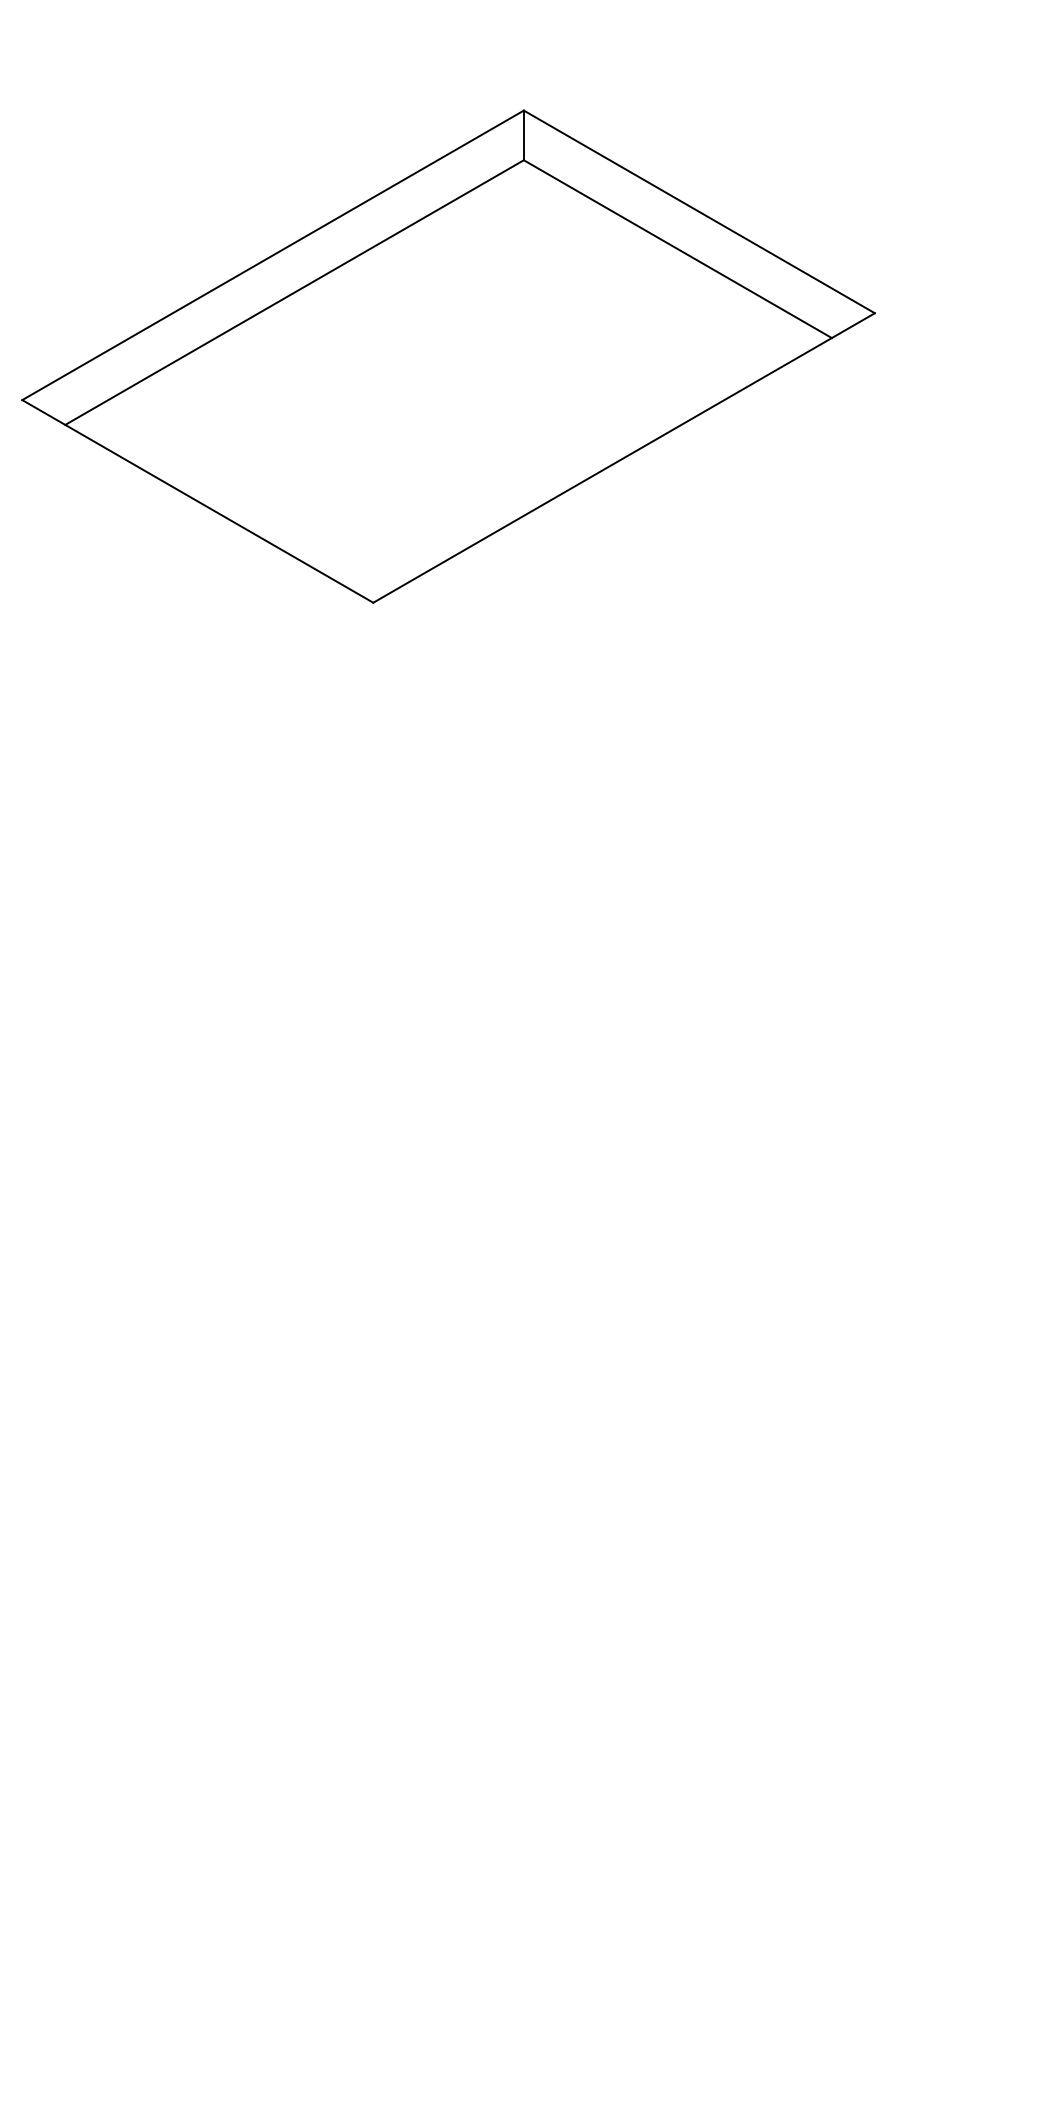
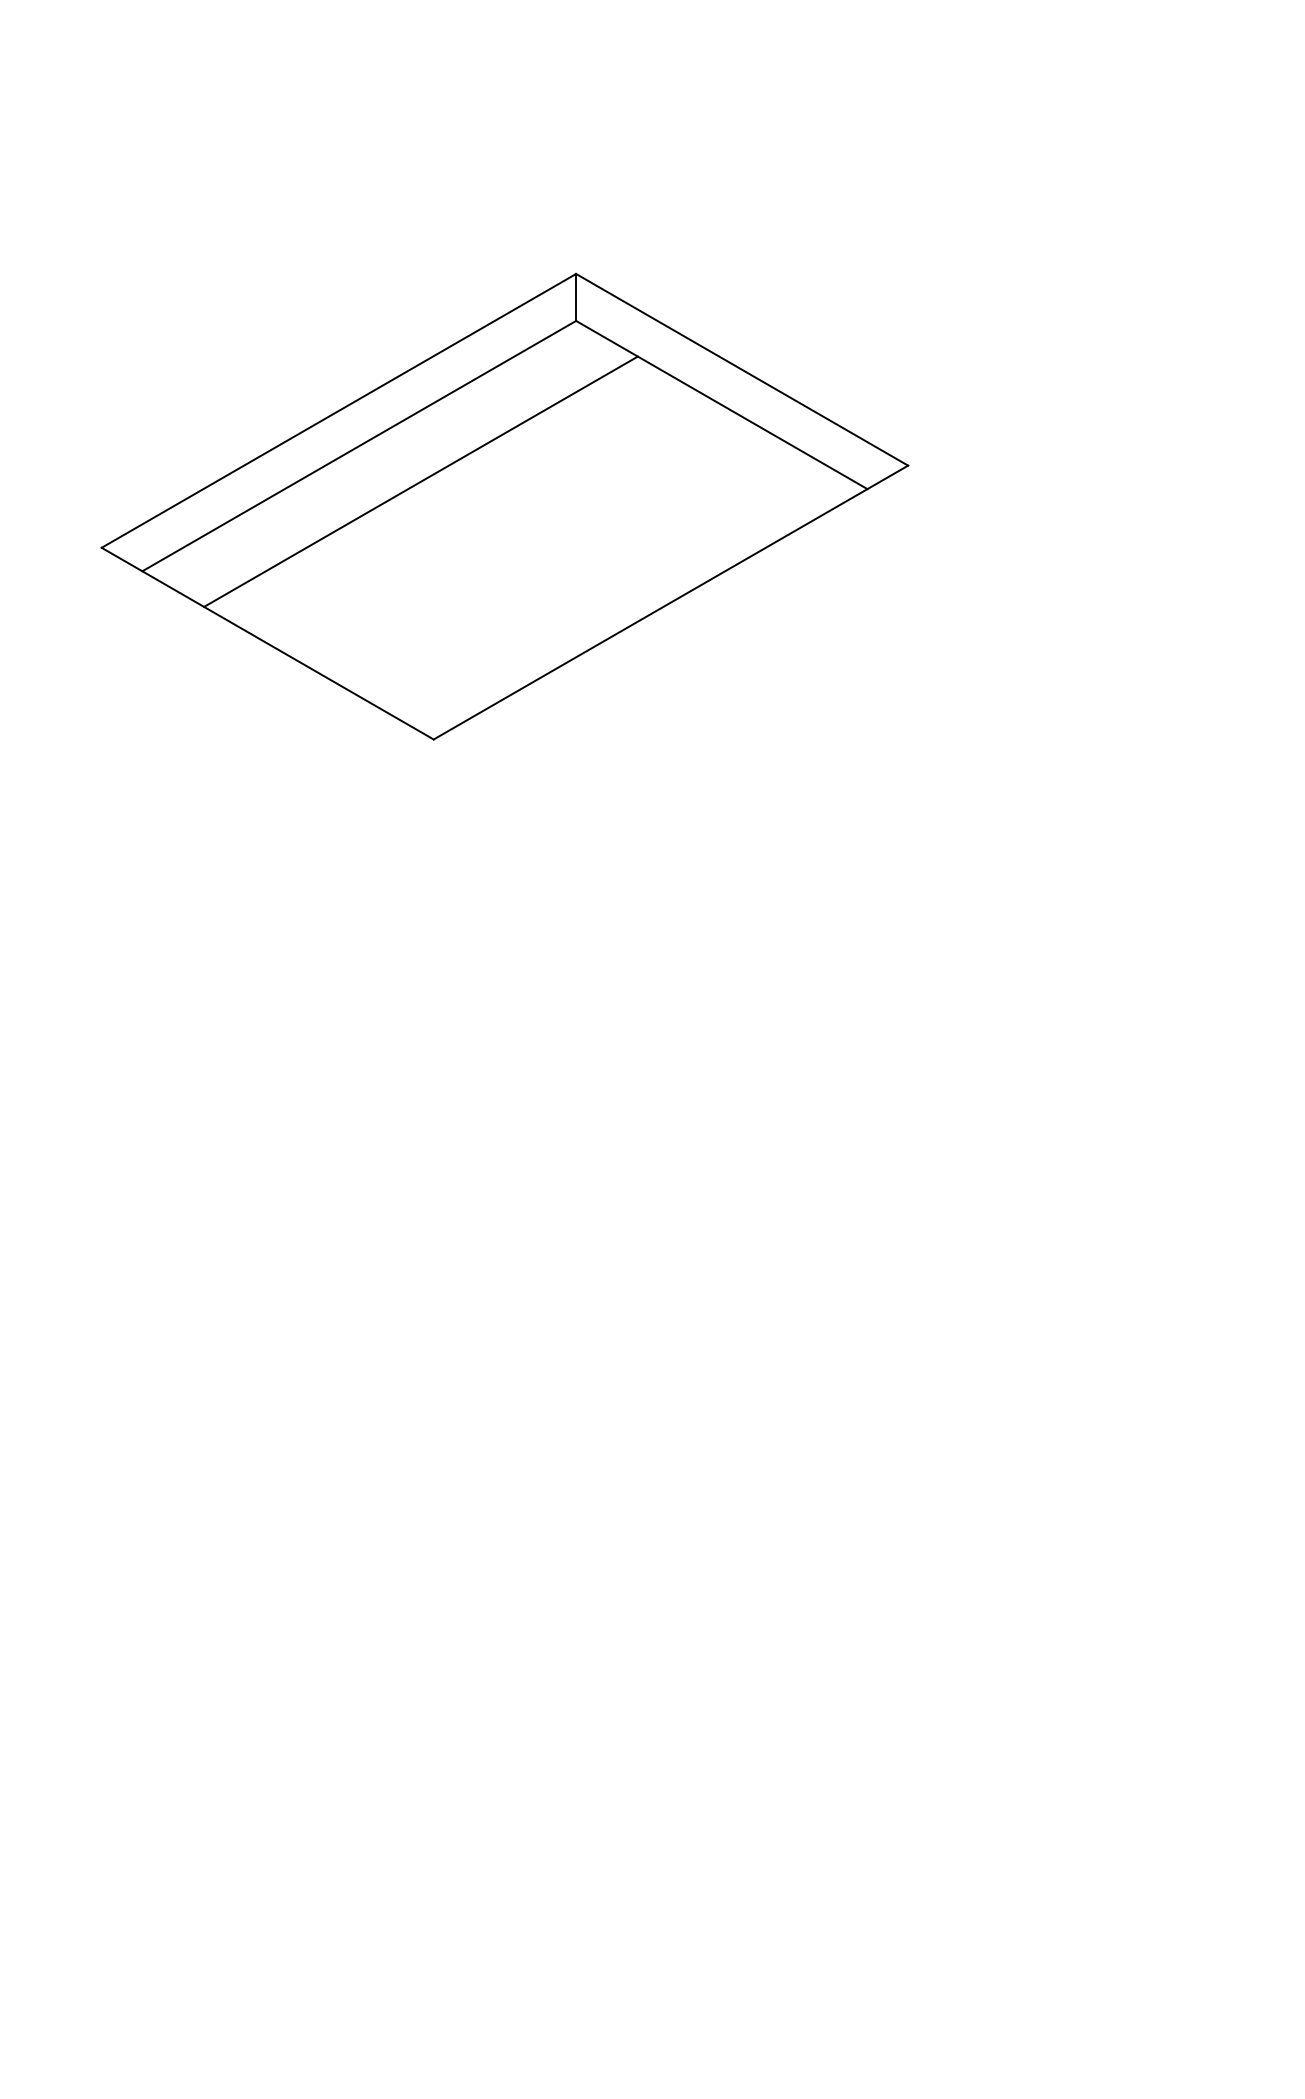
line: (359, 329) -> (420, 481), added

